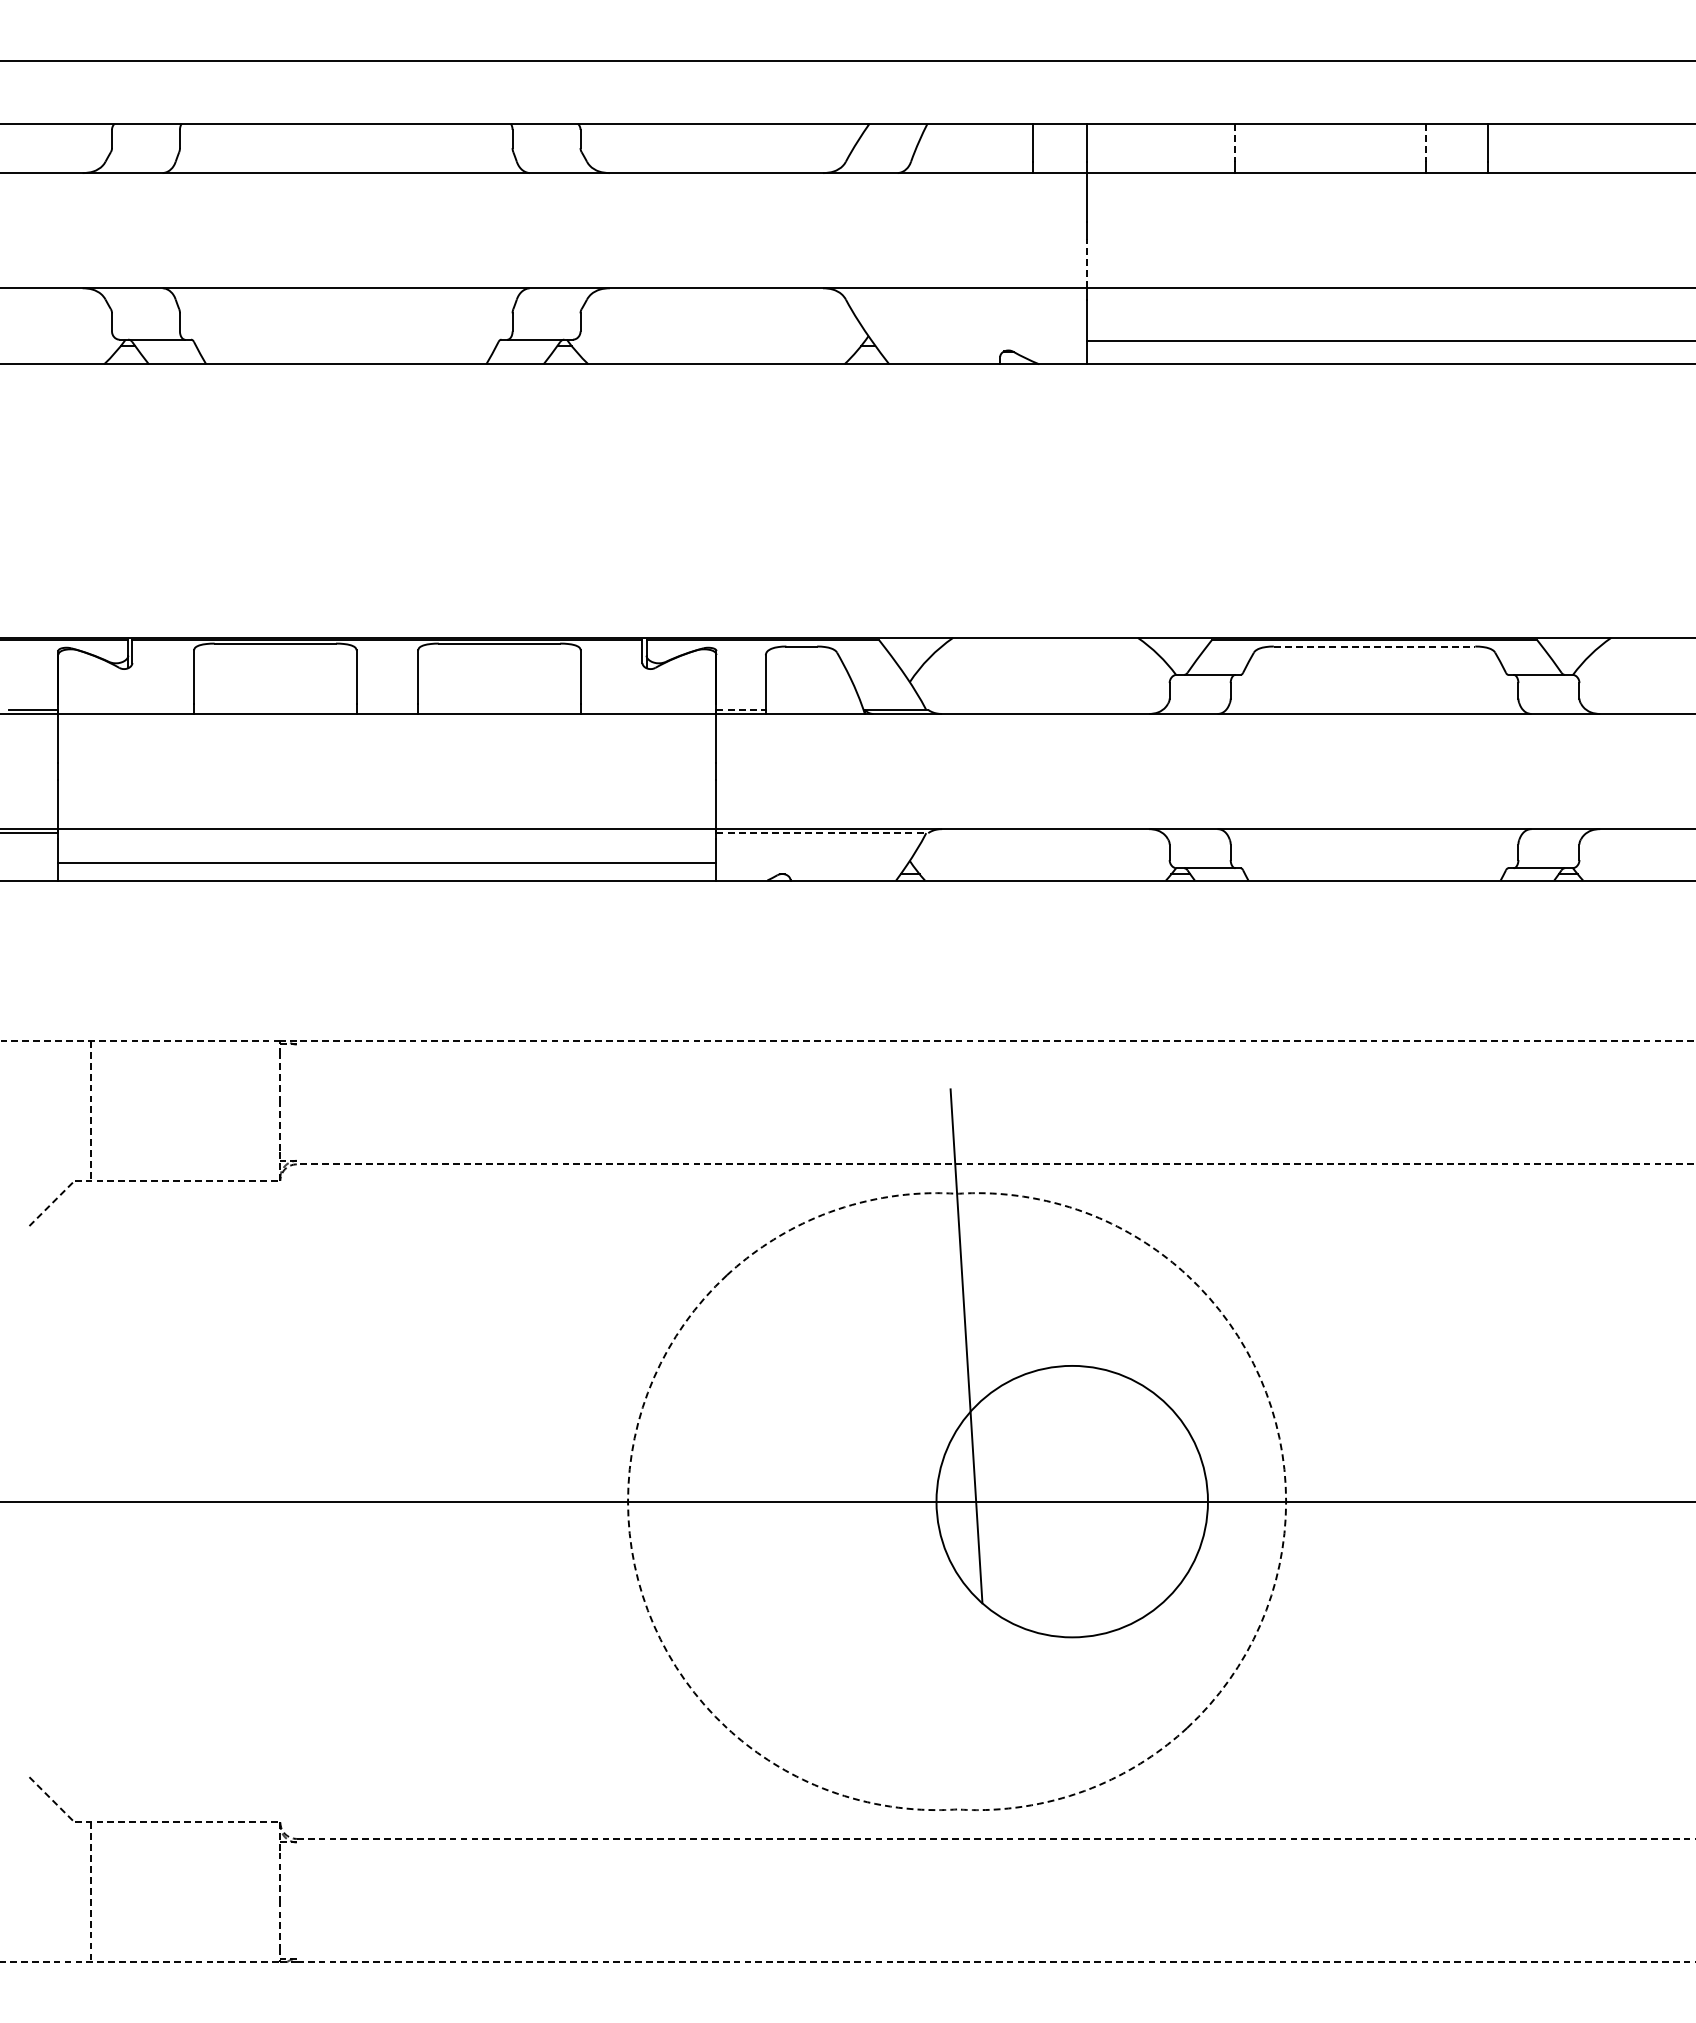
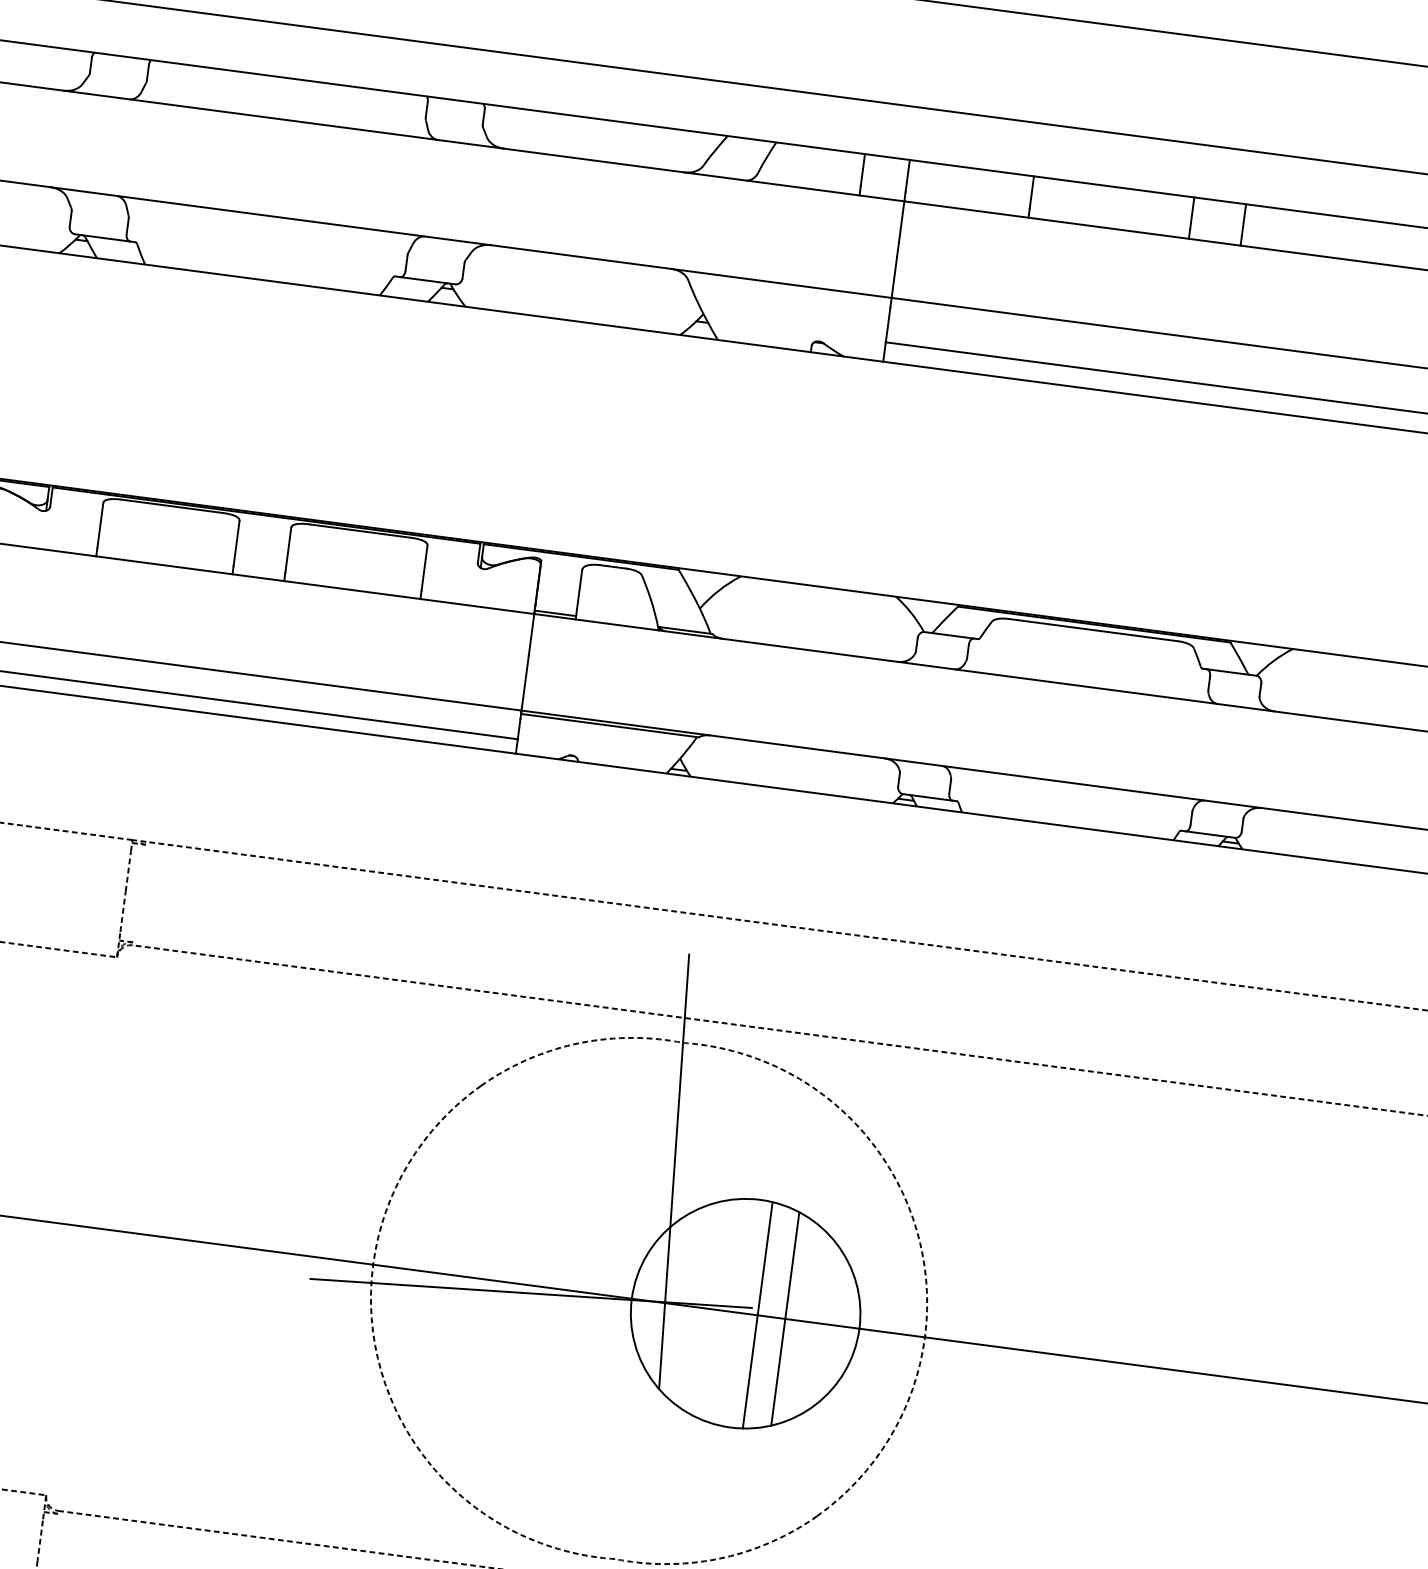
line: (1234, 142) -> (1031, 192), dashed -> solid
line: (1425, 142) -> (1191, 213), dashed -> solid
line: (1086, 263) -> (894, 277), dashed -> solid
line: (1374, 646) -> (1093, 630), dashed -> solid
line: (741, 709) -> (555, 613), dashed -> solid
line: (822, 833) -> (610, 725), dashed -> solid
line: (1086, 1501) -> (757, 1315), added
line: (1119, 1501) -> (785, 1318), added
line: (817, 1510) -> (531, 1293), added

